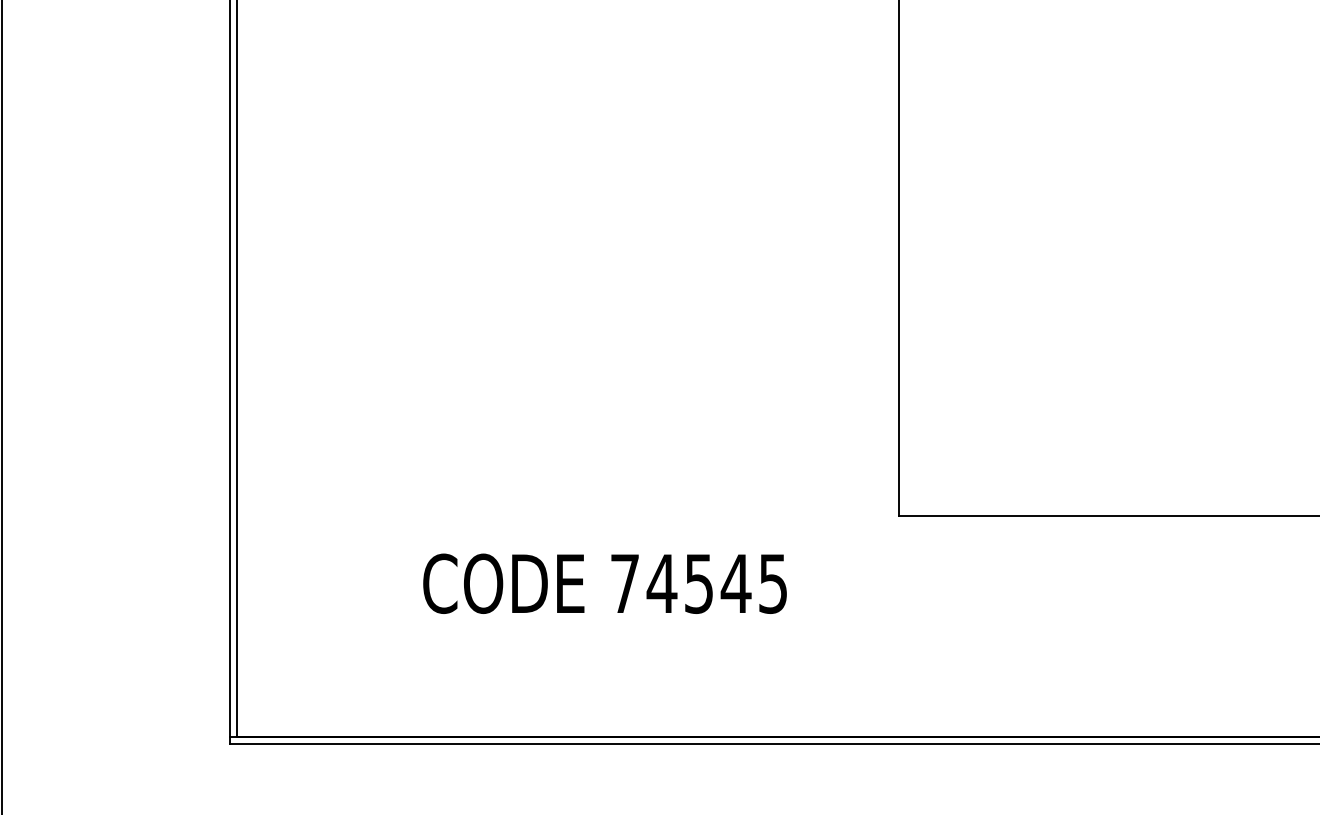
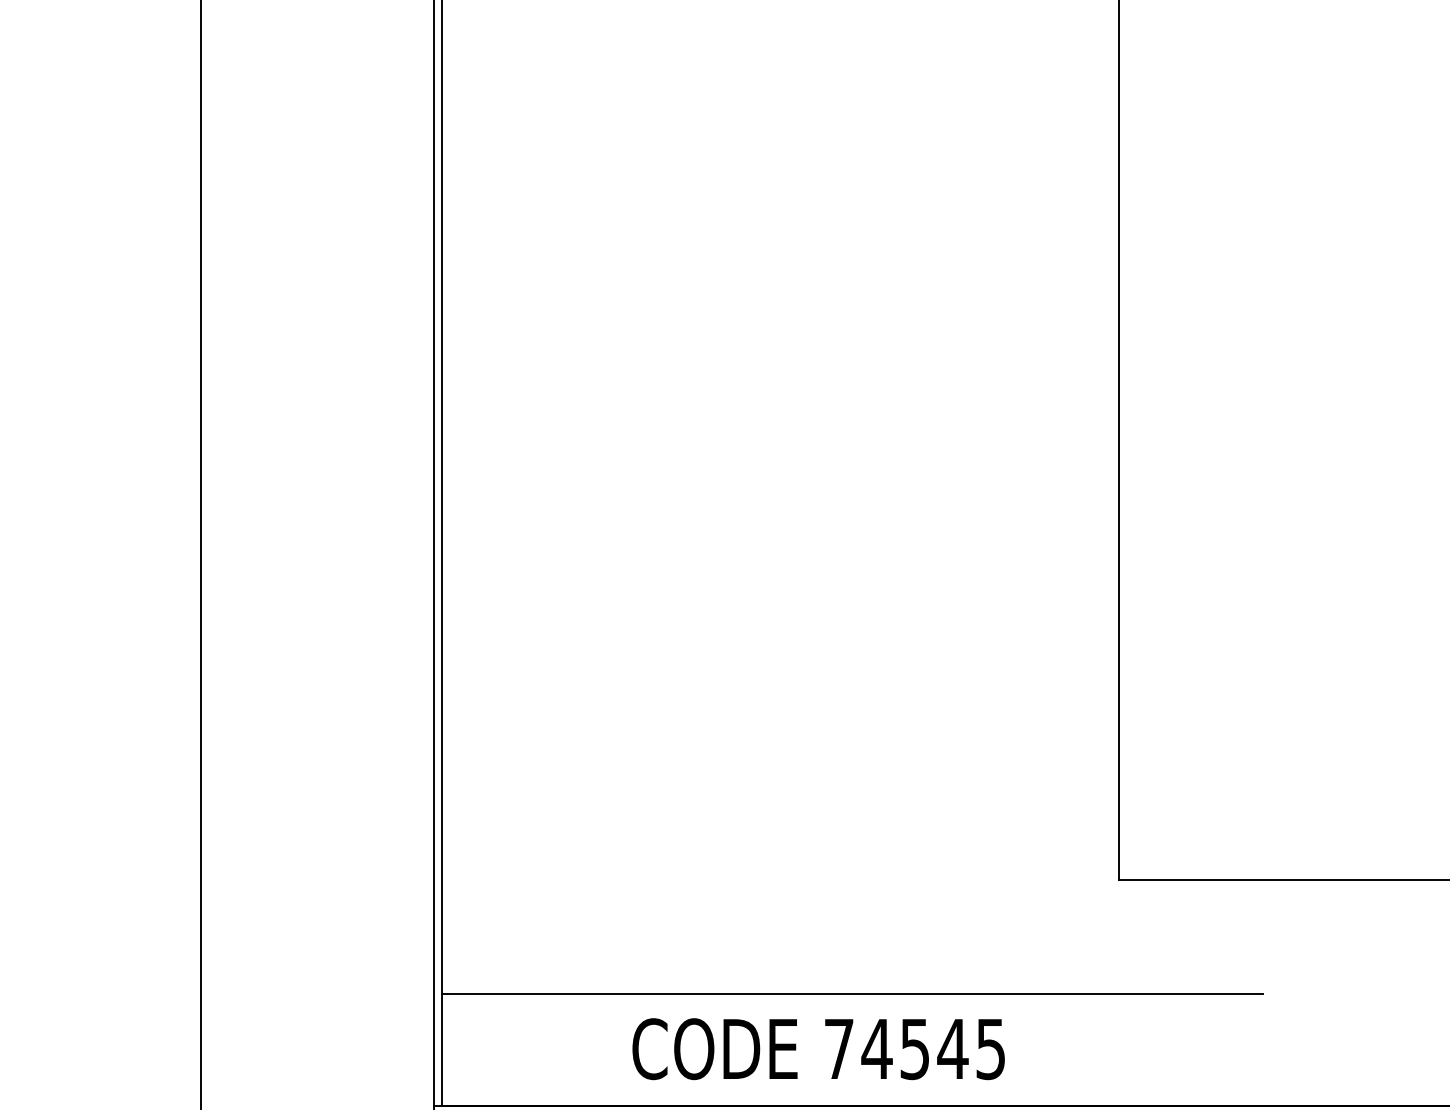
text: (604, 584) -> (818, 1049), moved
line: (638, 627) -> (852, 993), added

